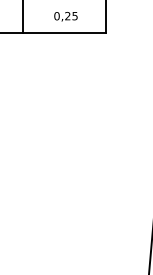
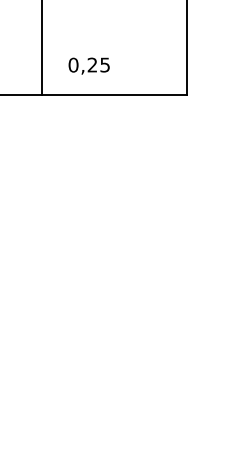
text: (65, 16) -> (88, 65), moved

